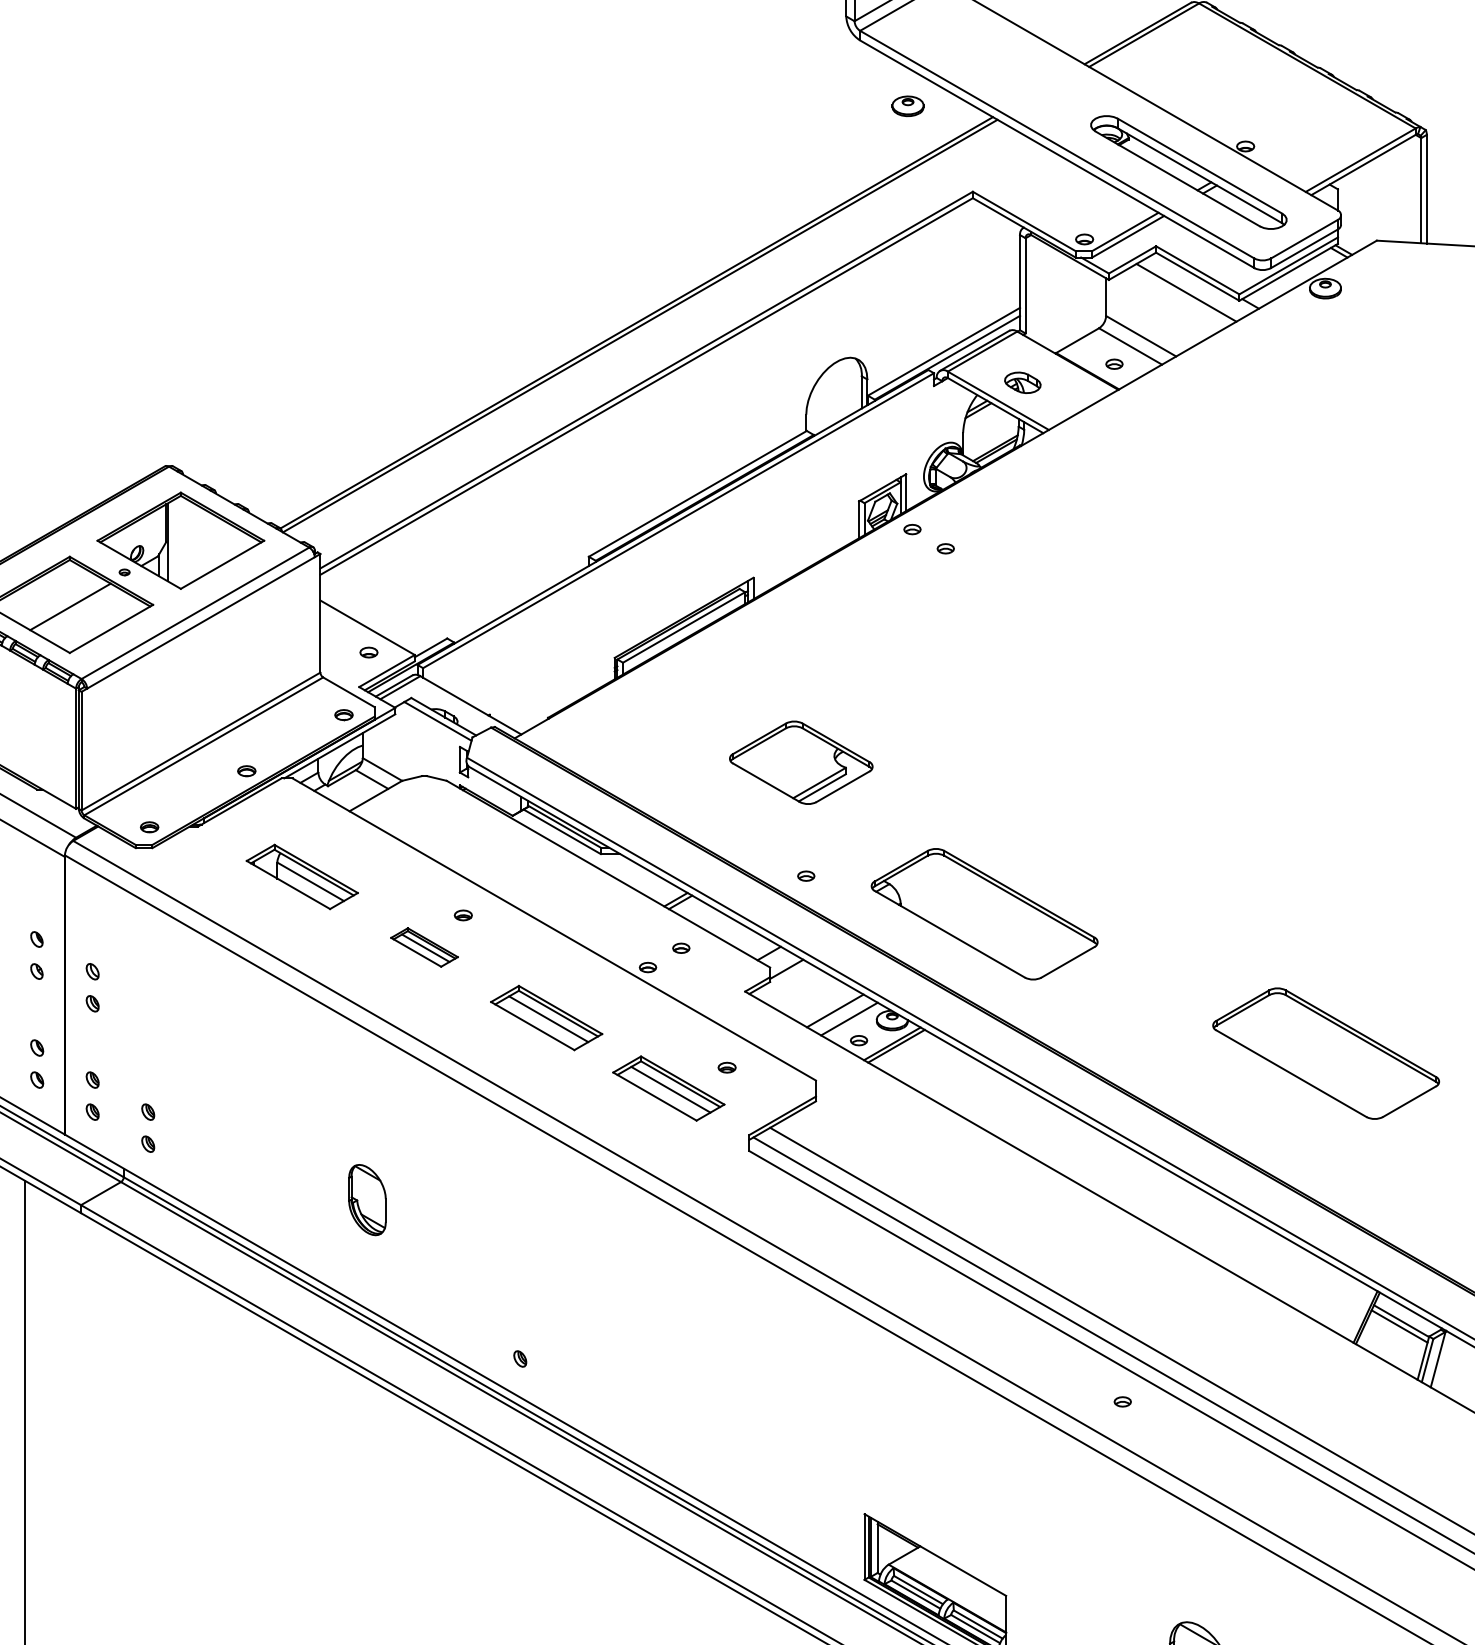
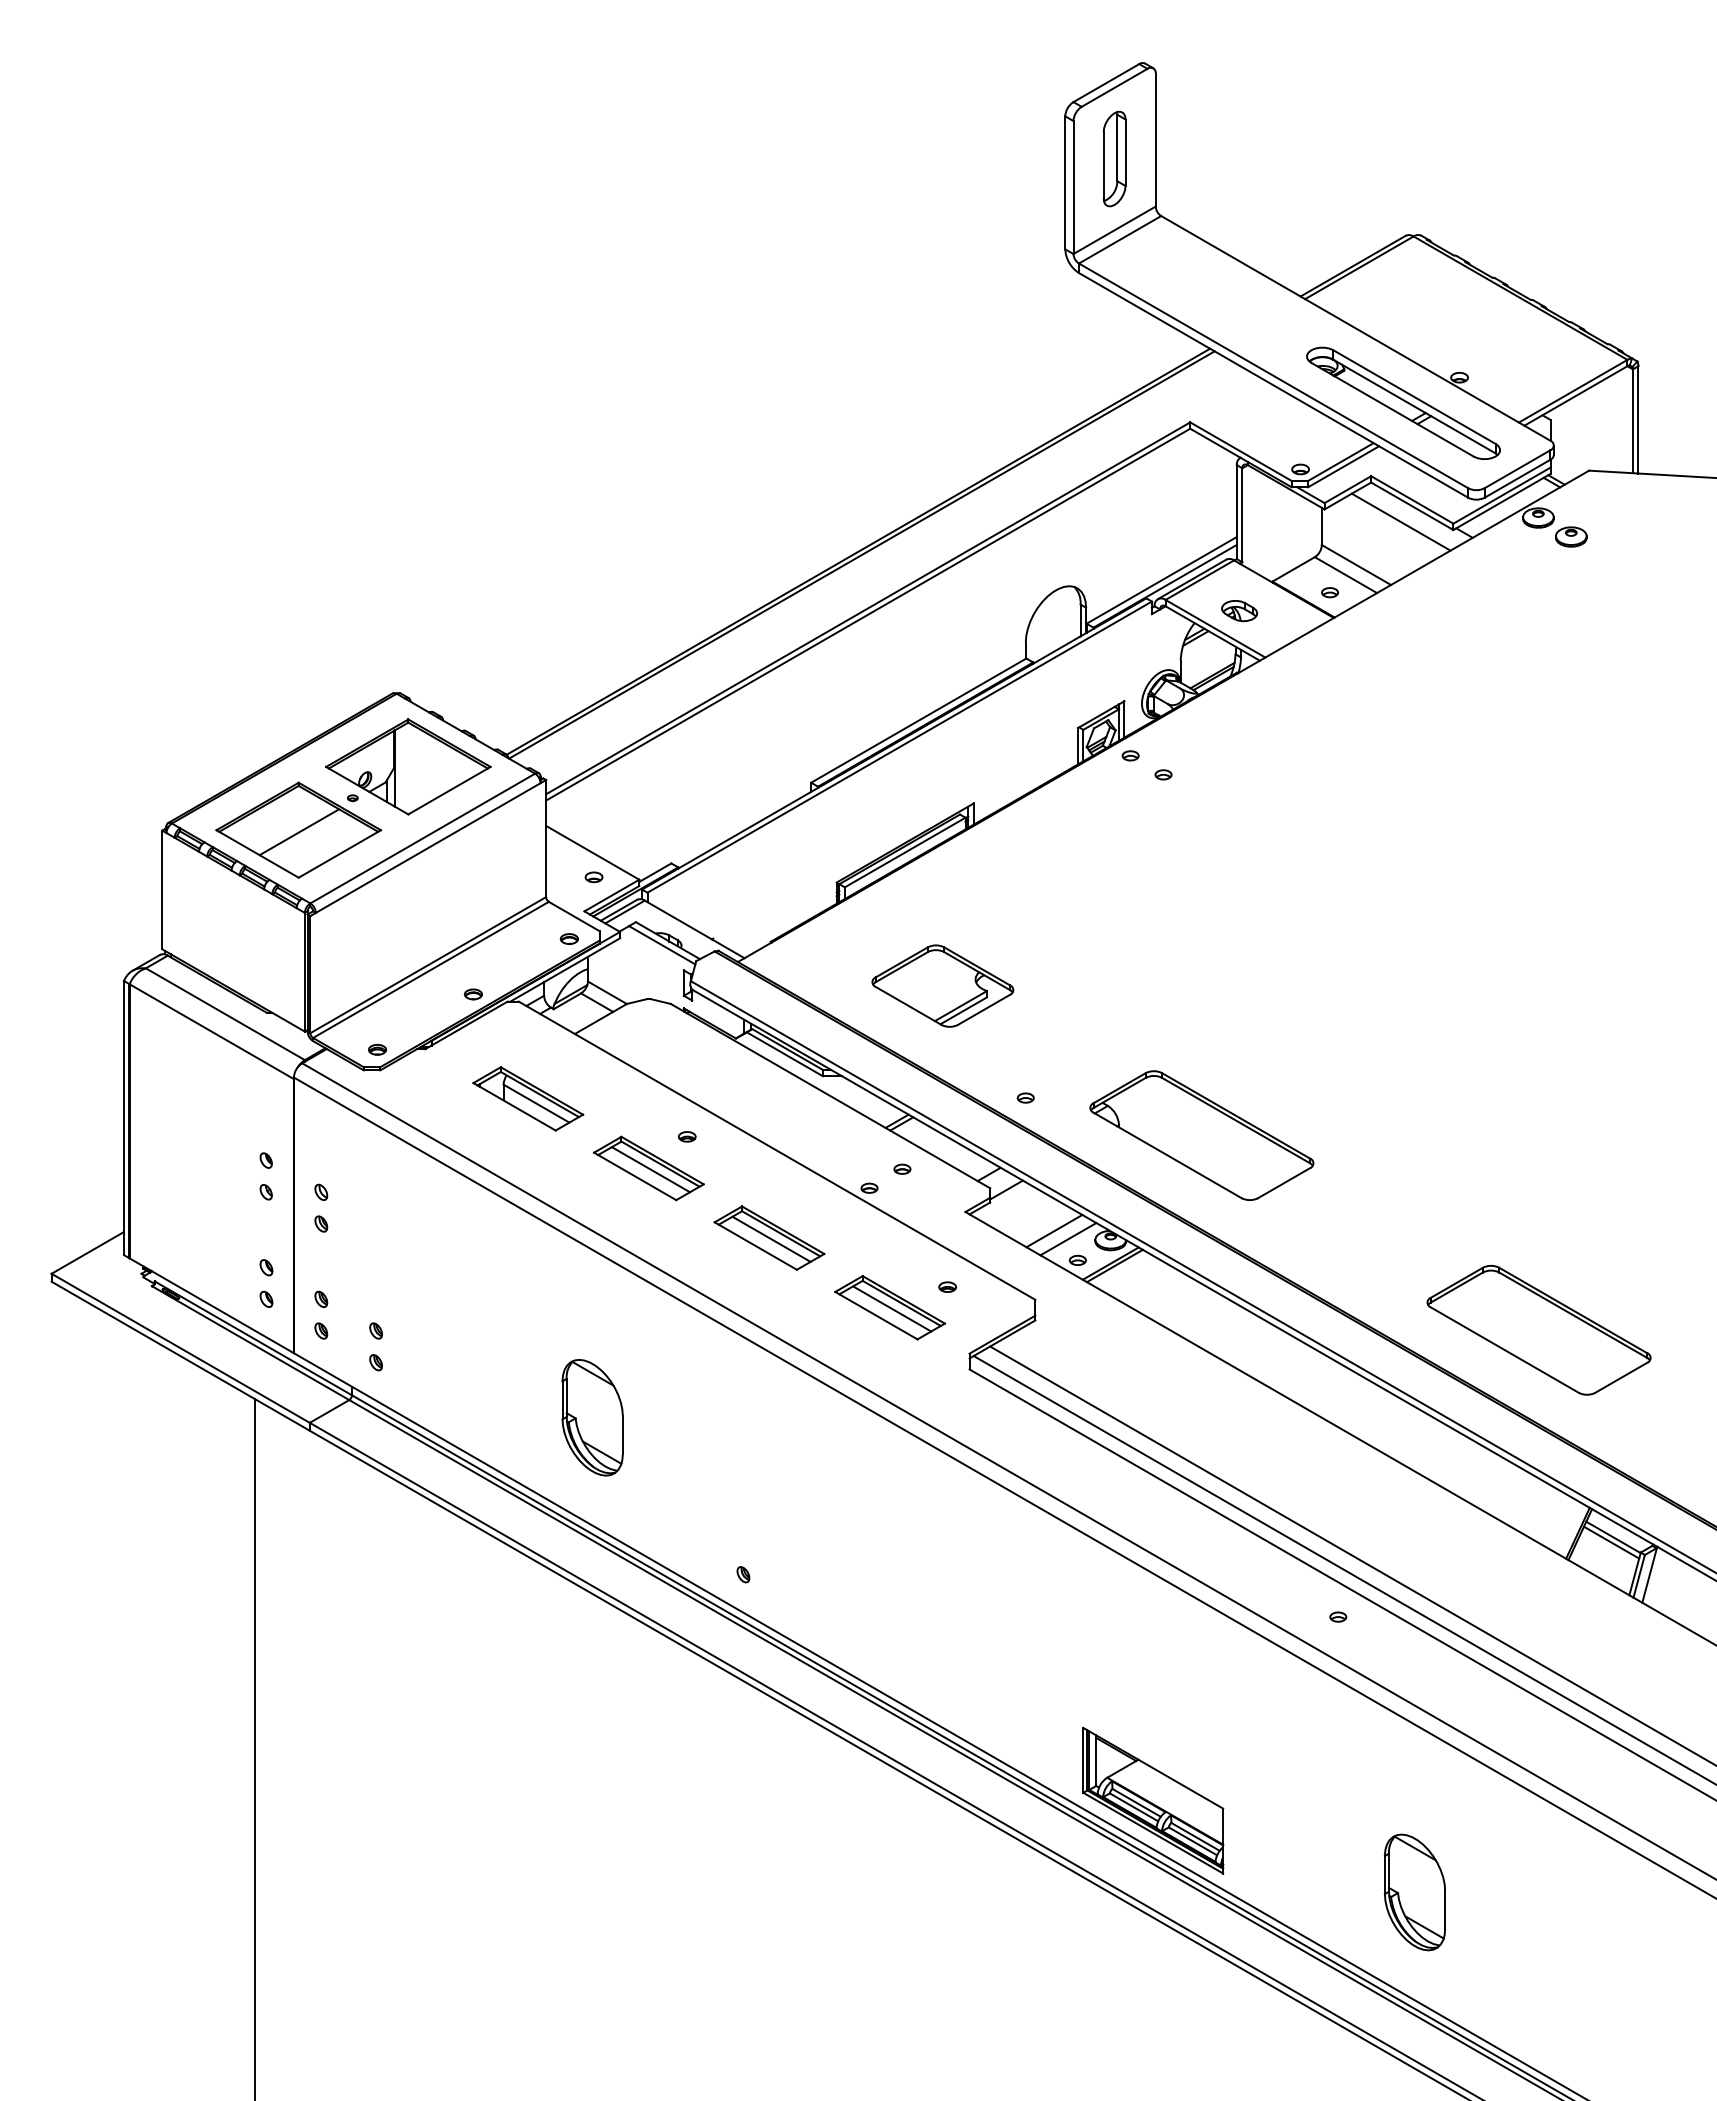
part: (908, 105) -> (1571, 536), moved
part: (800, 762) -> (942, 985), moved
part: (424, 947) -> (648, 1168), size x1.67
part: (1325, 1053) -> (1538, 1330), moved
part: (367, 1199) -> (592, 1417), size x1.67

